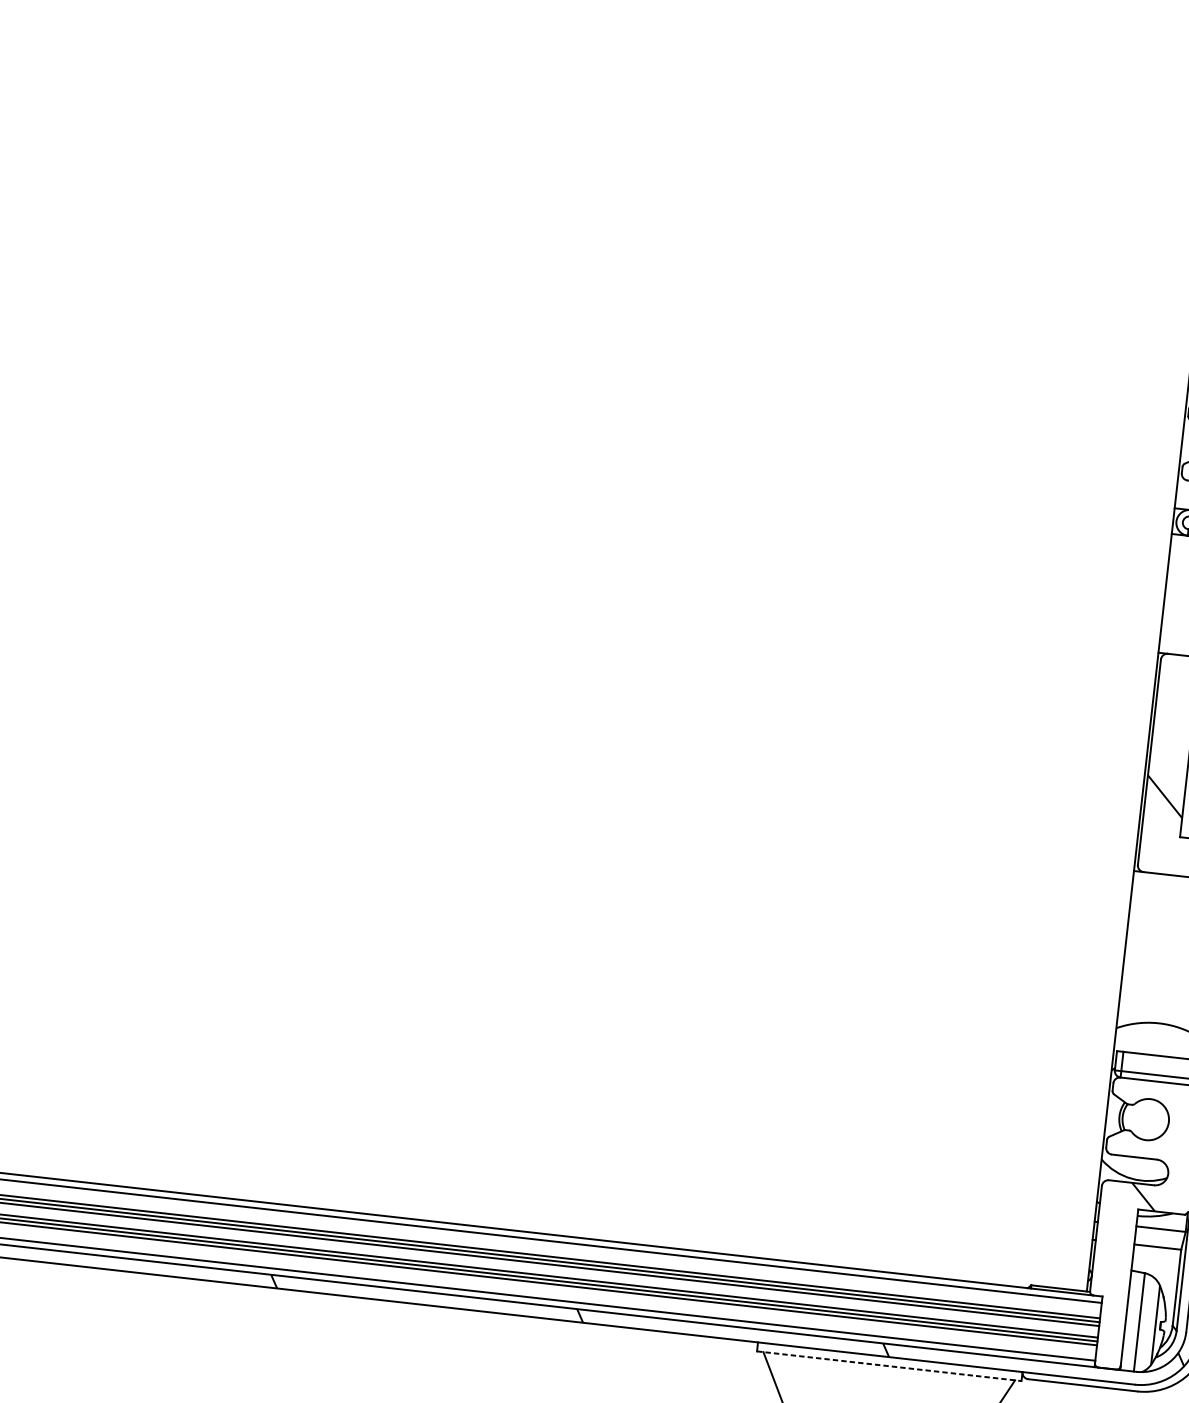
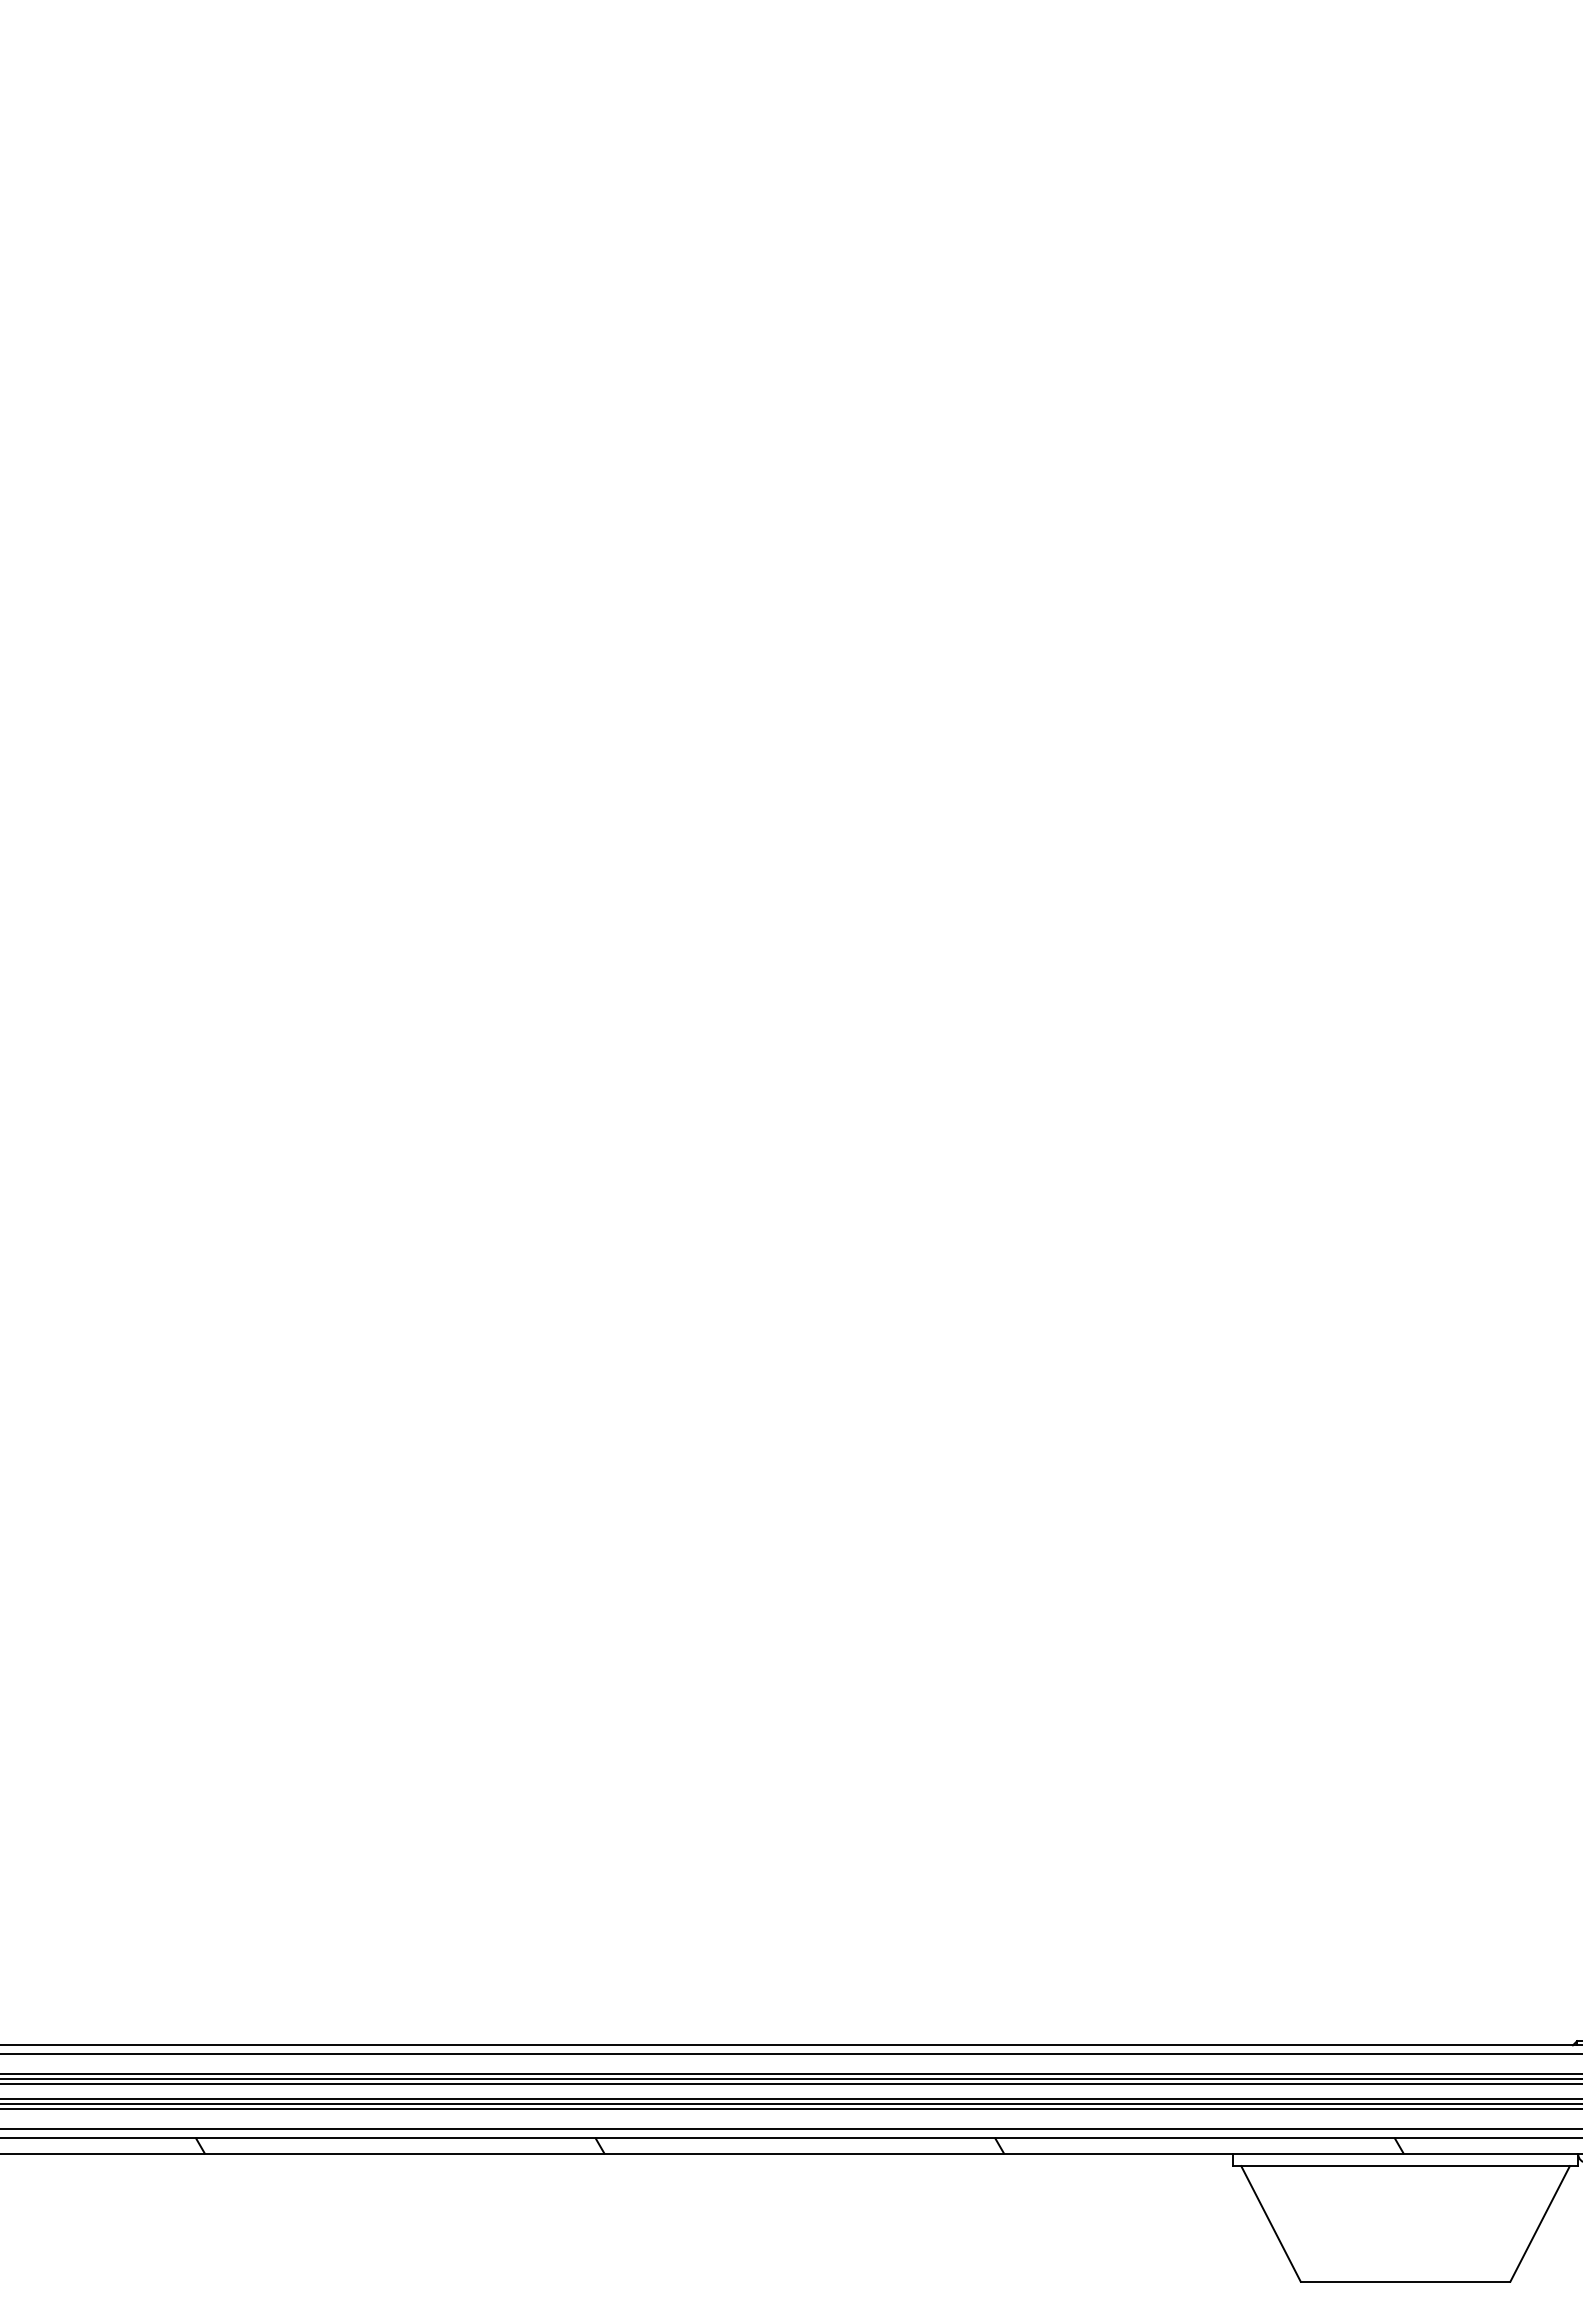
line: (889, 1366) -> (1405, 2166), dashed -> solid

